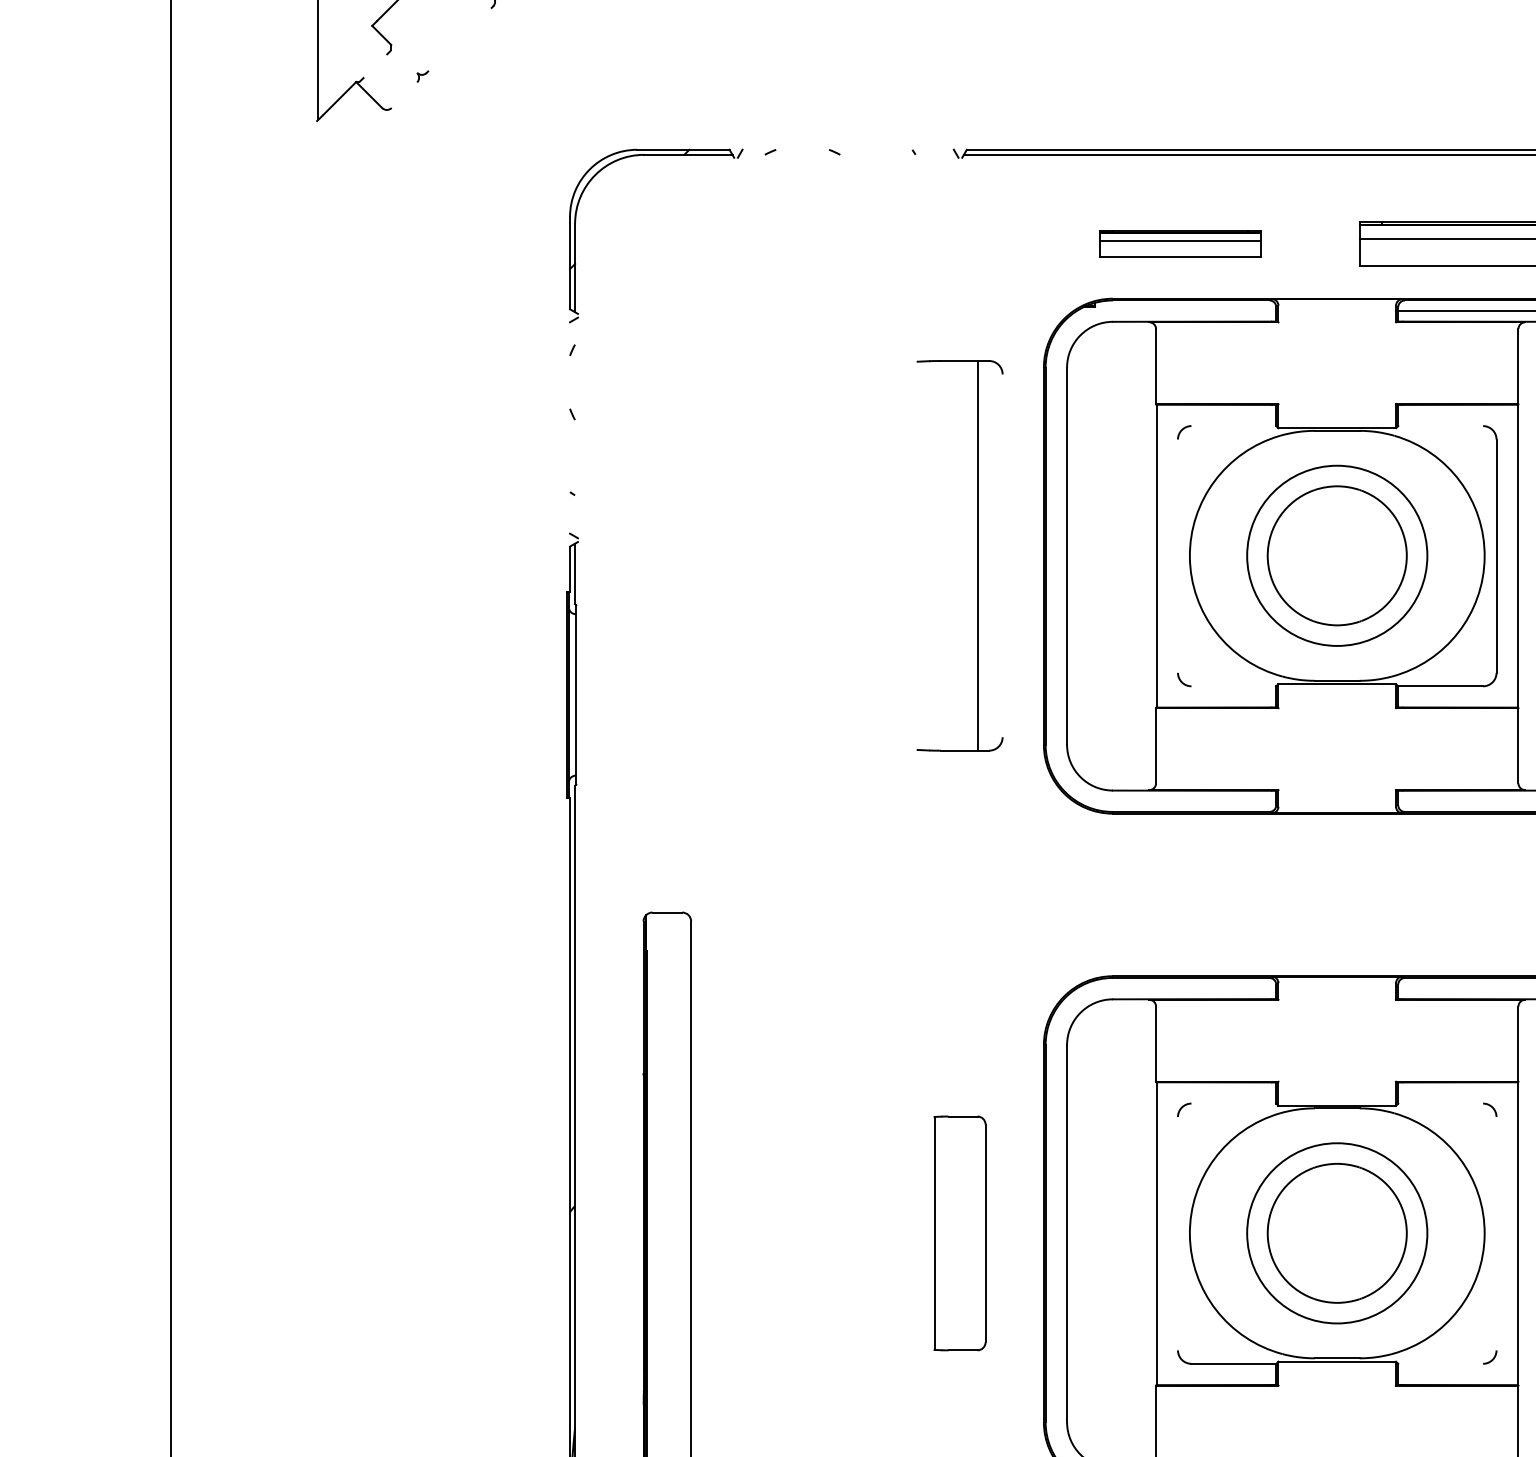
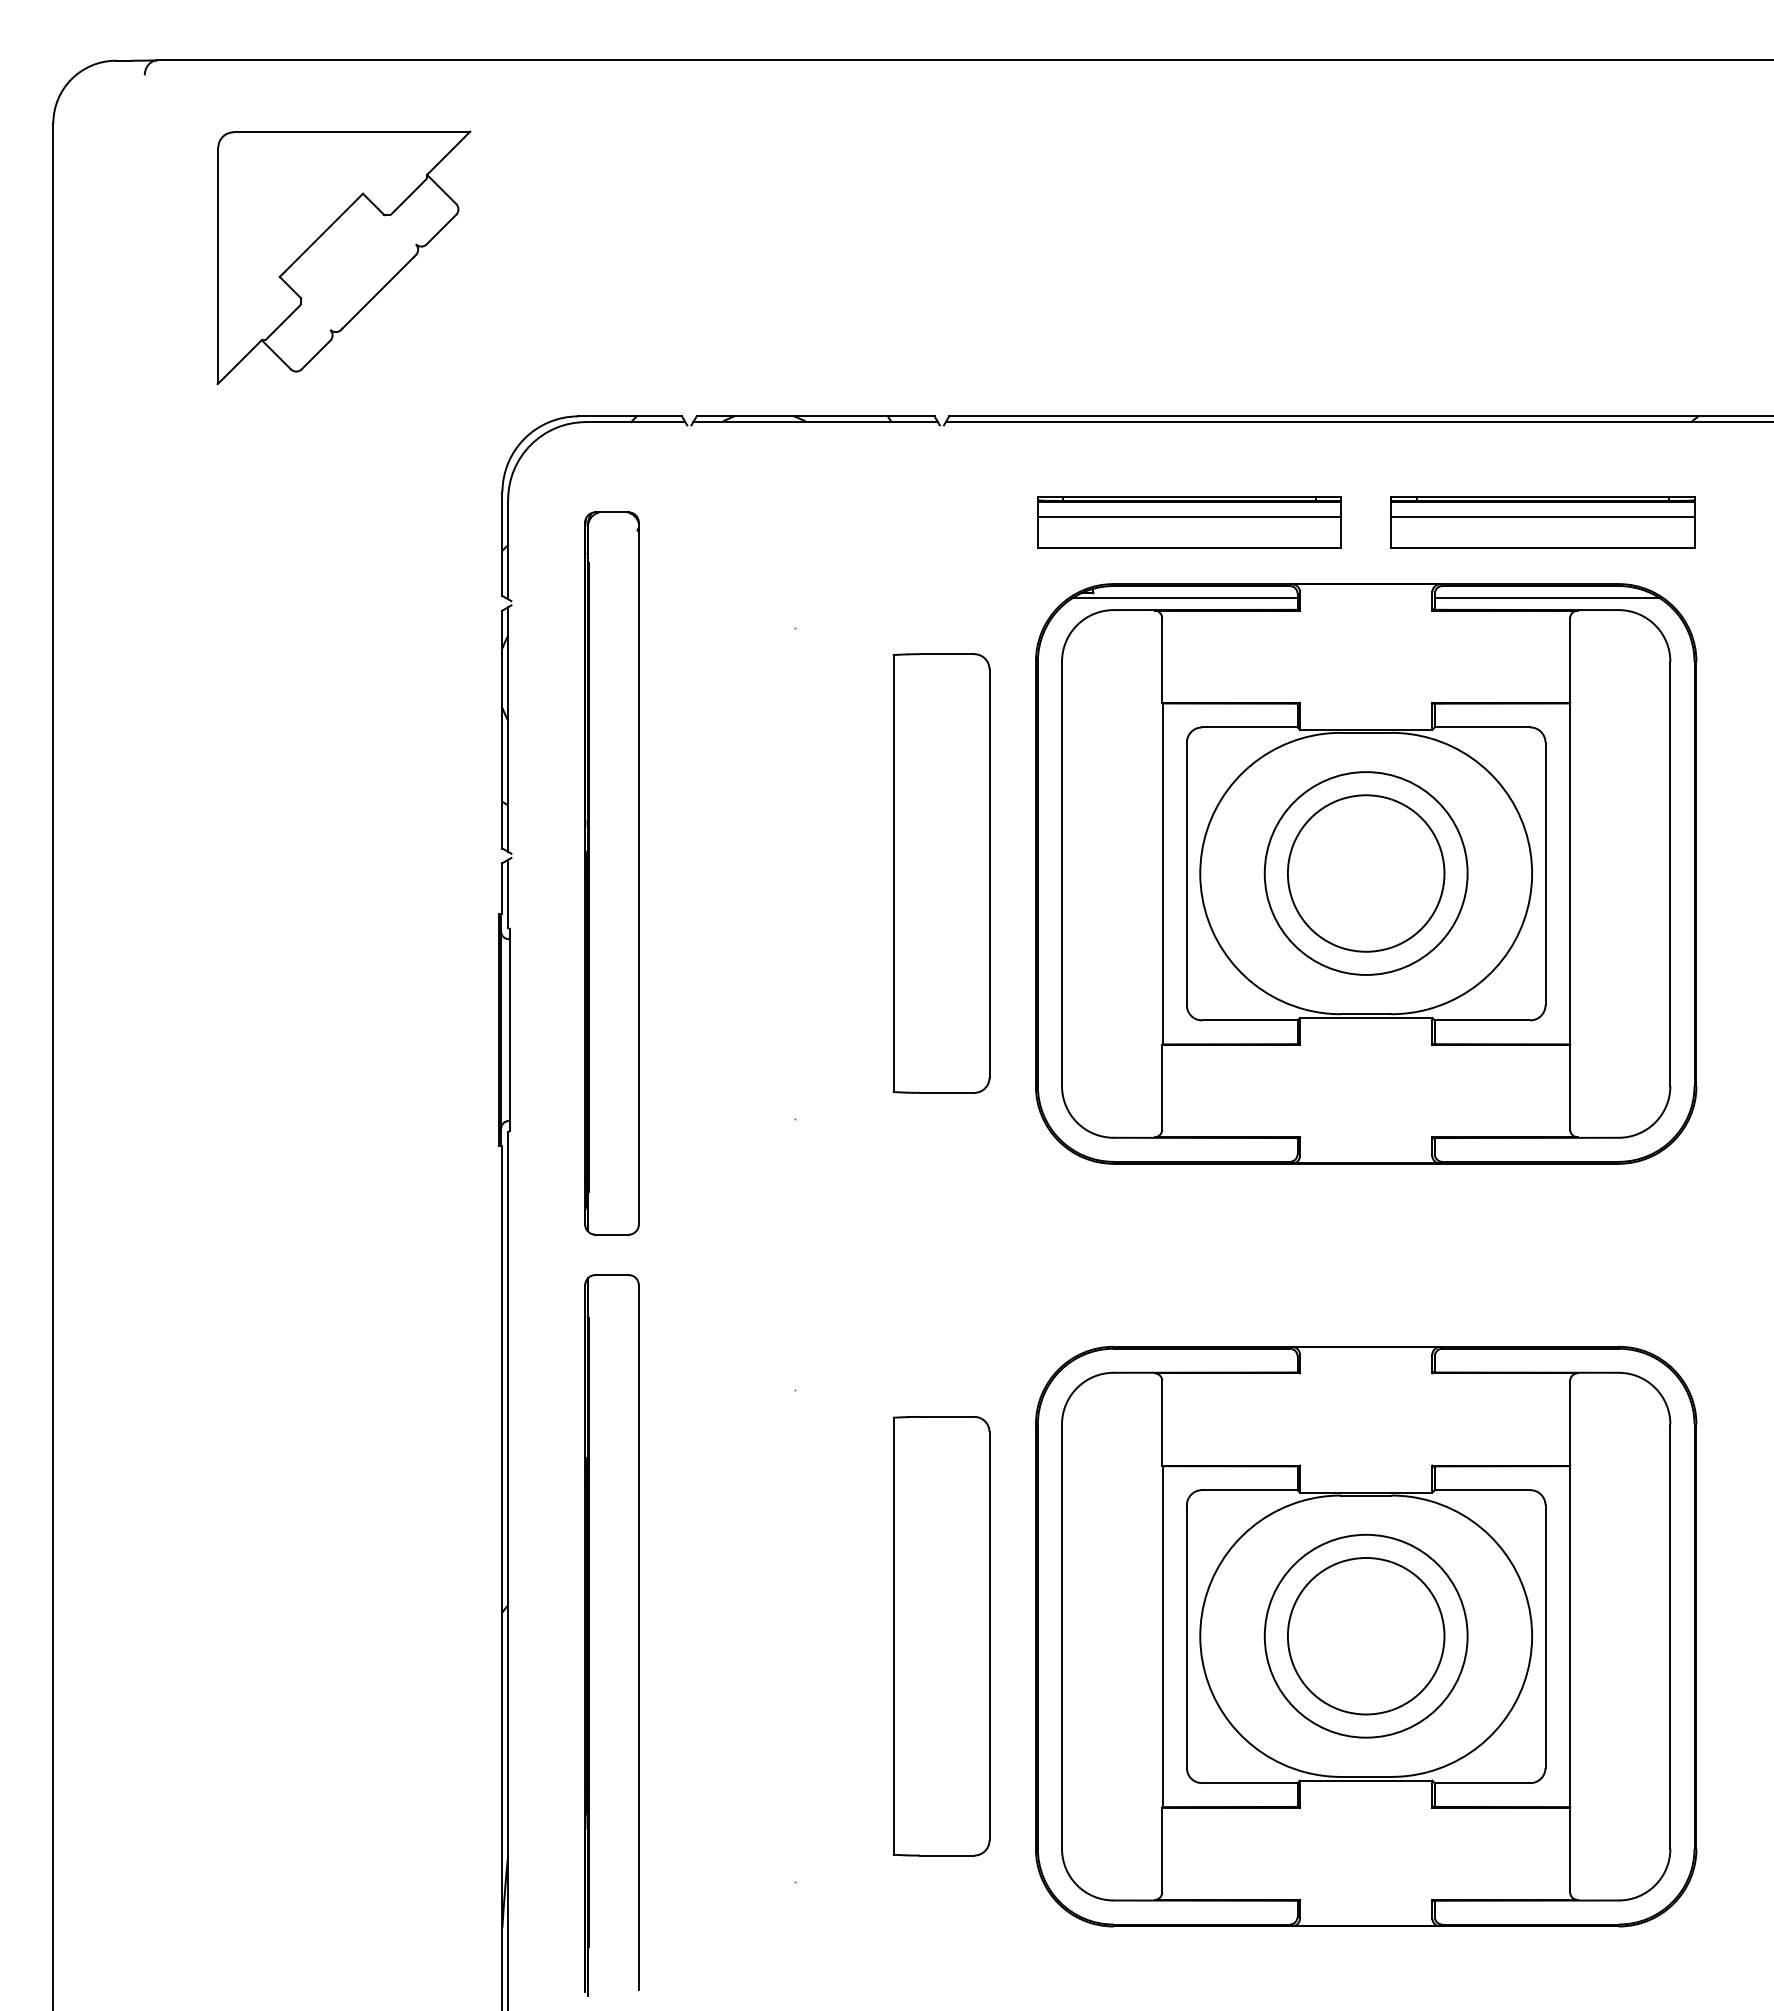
line: (459, 39) -> (378, 292), added
line: (374, 65) -> (282, 321), added
line: (403, 94) -> (315, 354), added
line: (848, 149) -> (815, 416), added
line: (848, 155) -> (815, 422), added
part: (1180, 244) -> (1189, 522), size x1.67
line: (1175, 311) -> (1184, 598), added
line: (1233, 426) -> (1249, 727), added
line: (1440, 426) -> (1482, 727), added
line: (570, 427) -> (502, 729), added
line: (575, 427) -> (508, 729), added
part: (666, 555) -> (611, 873), added
line: (977, 555) -> (893, 873), moved
line: (1002, 555) -> (989, 873), added
line: (1177, 555) -> (1186, 873), added
line: (1233, 686) -> (1249, 1020), added
line: (1233, 1103) -> (1249, 1490), added
line: (1440, 1103) -> (1482, 1490), added
part: (960, 1233) -> (941, 1636), size x1.67
line: (1177, 1233) -> (1186, 1636), added
line: (1496, 1233) -> (1545, 1636), added
line: (1440, 1364) -> (1482, 1783), added

